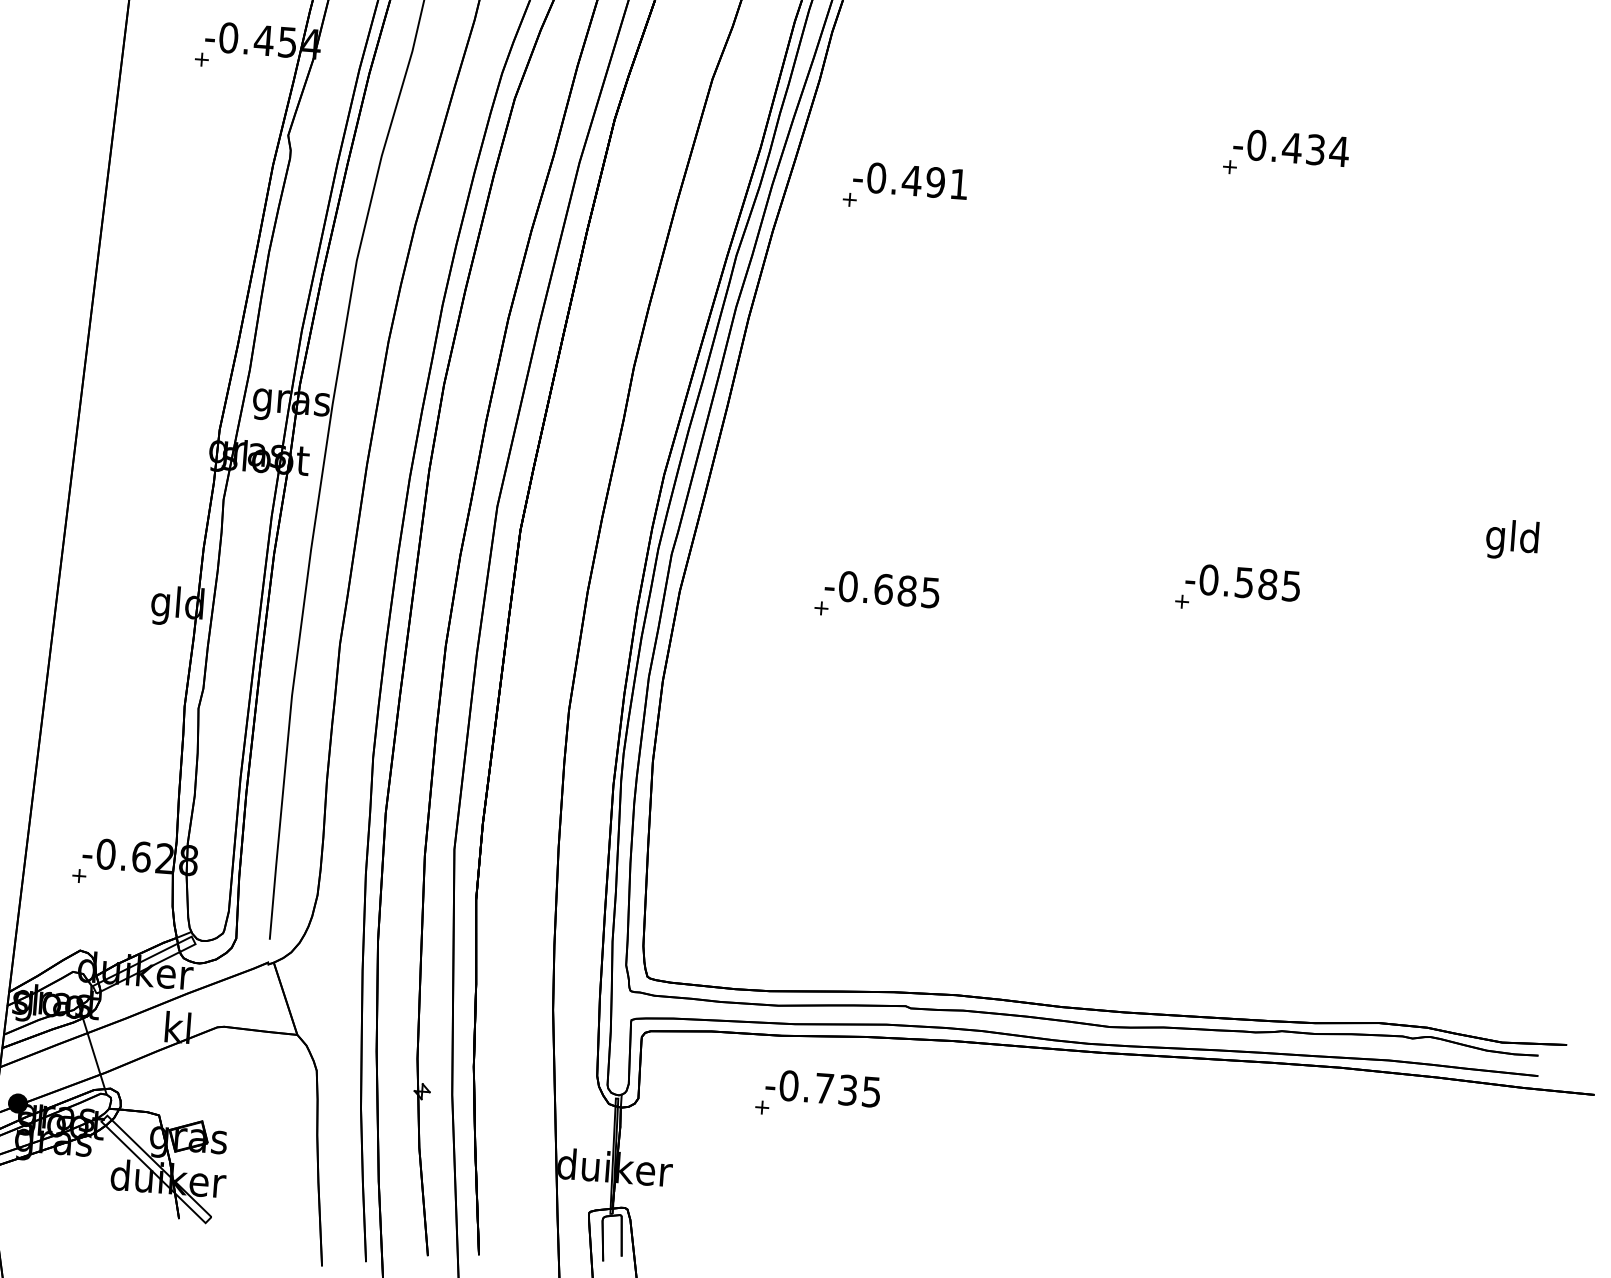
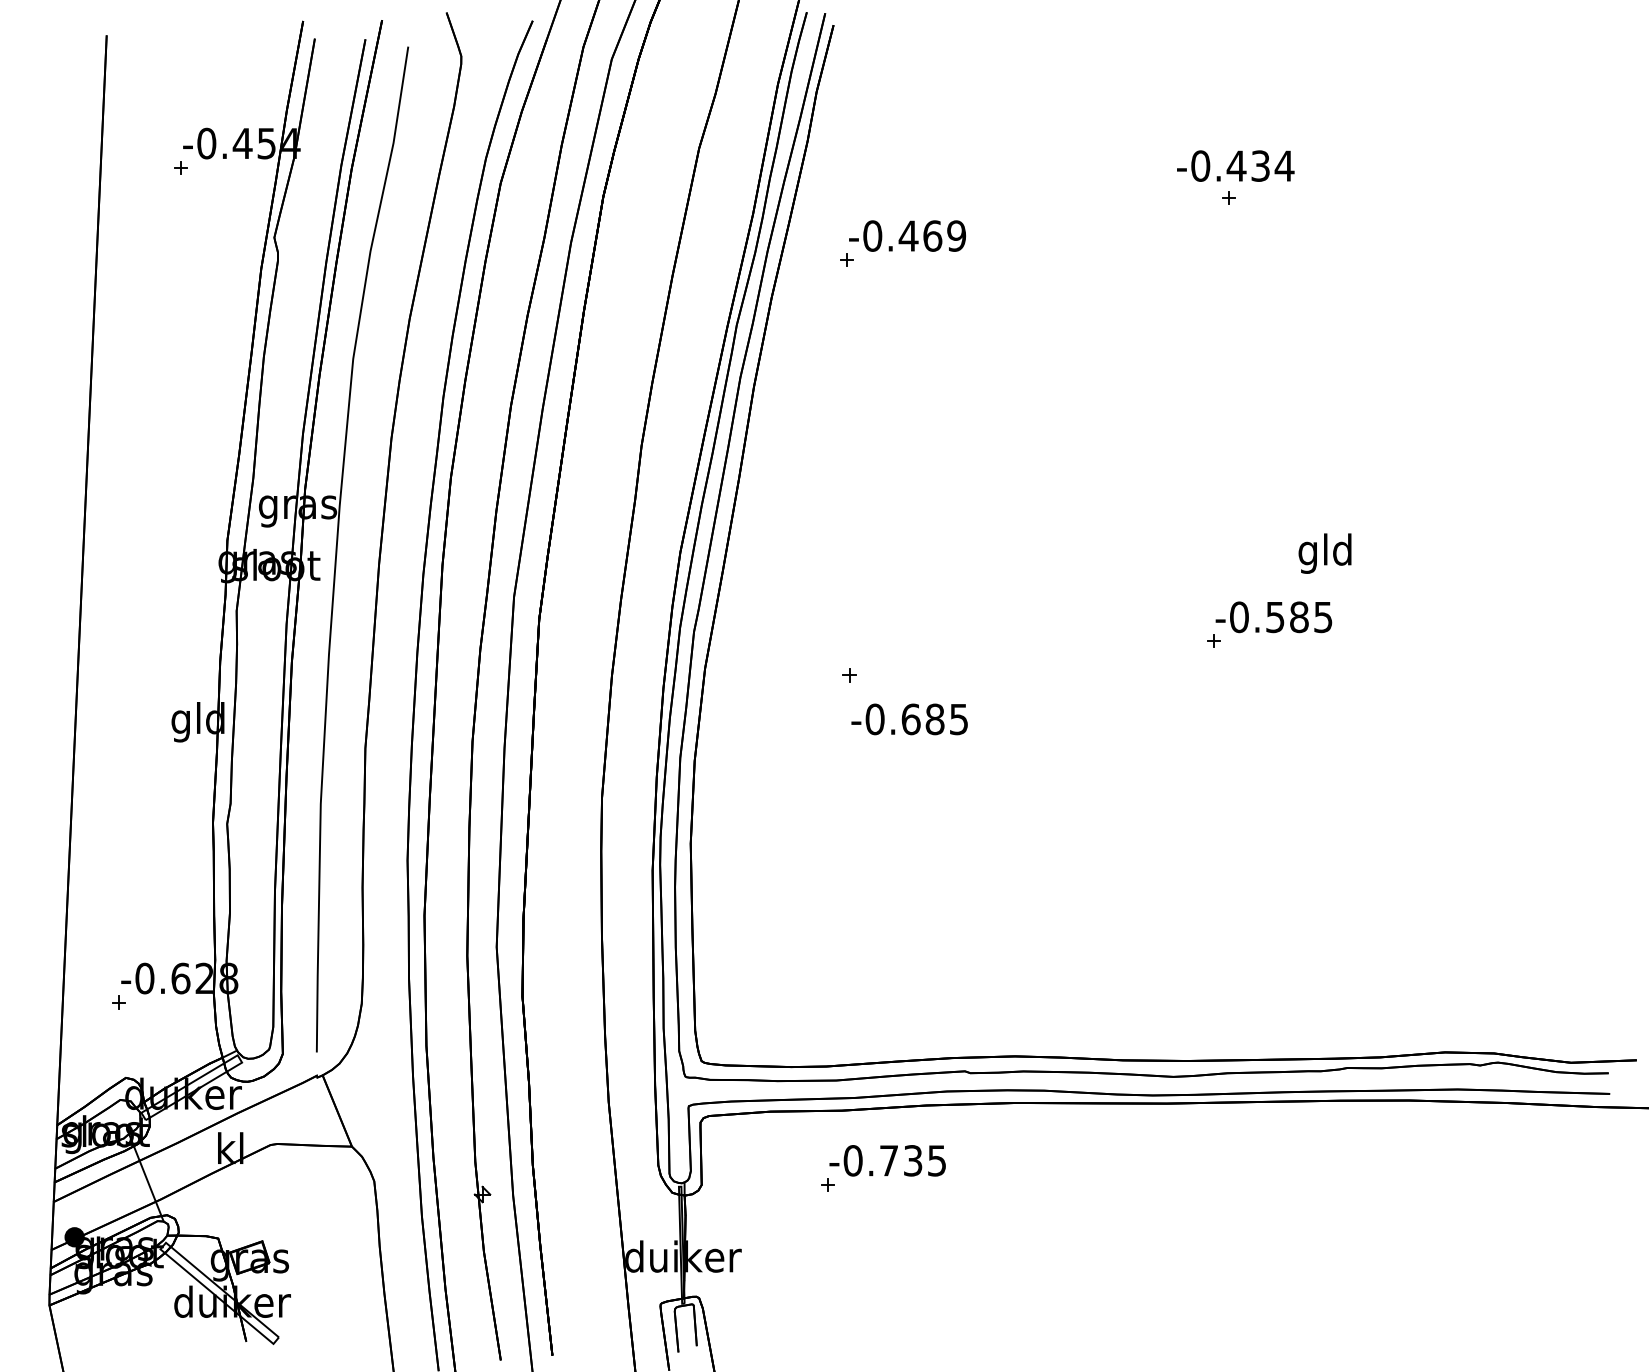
text: (1291, 147) -> (1235, 165), moved
text: (947, 182) -> (944, 235), -0.491 -> -0.469
text: (1511, 539) -> (1324, 553), moved
text: (882, 589) -> (909, 719), moved

